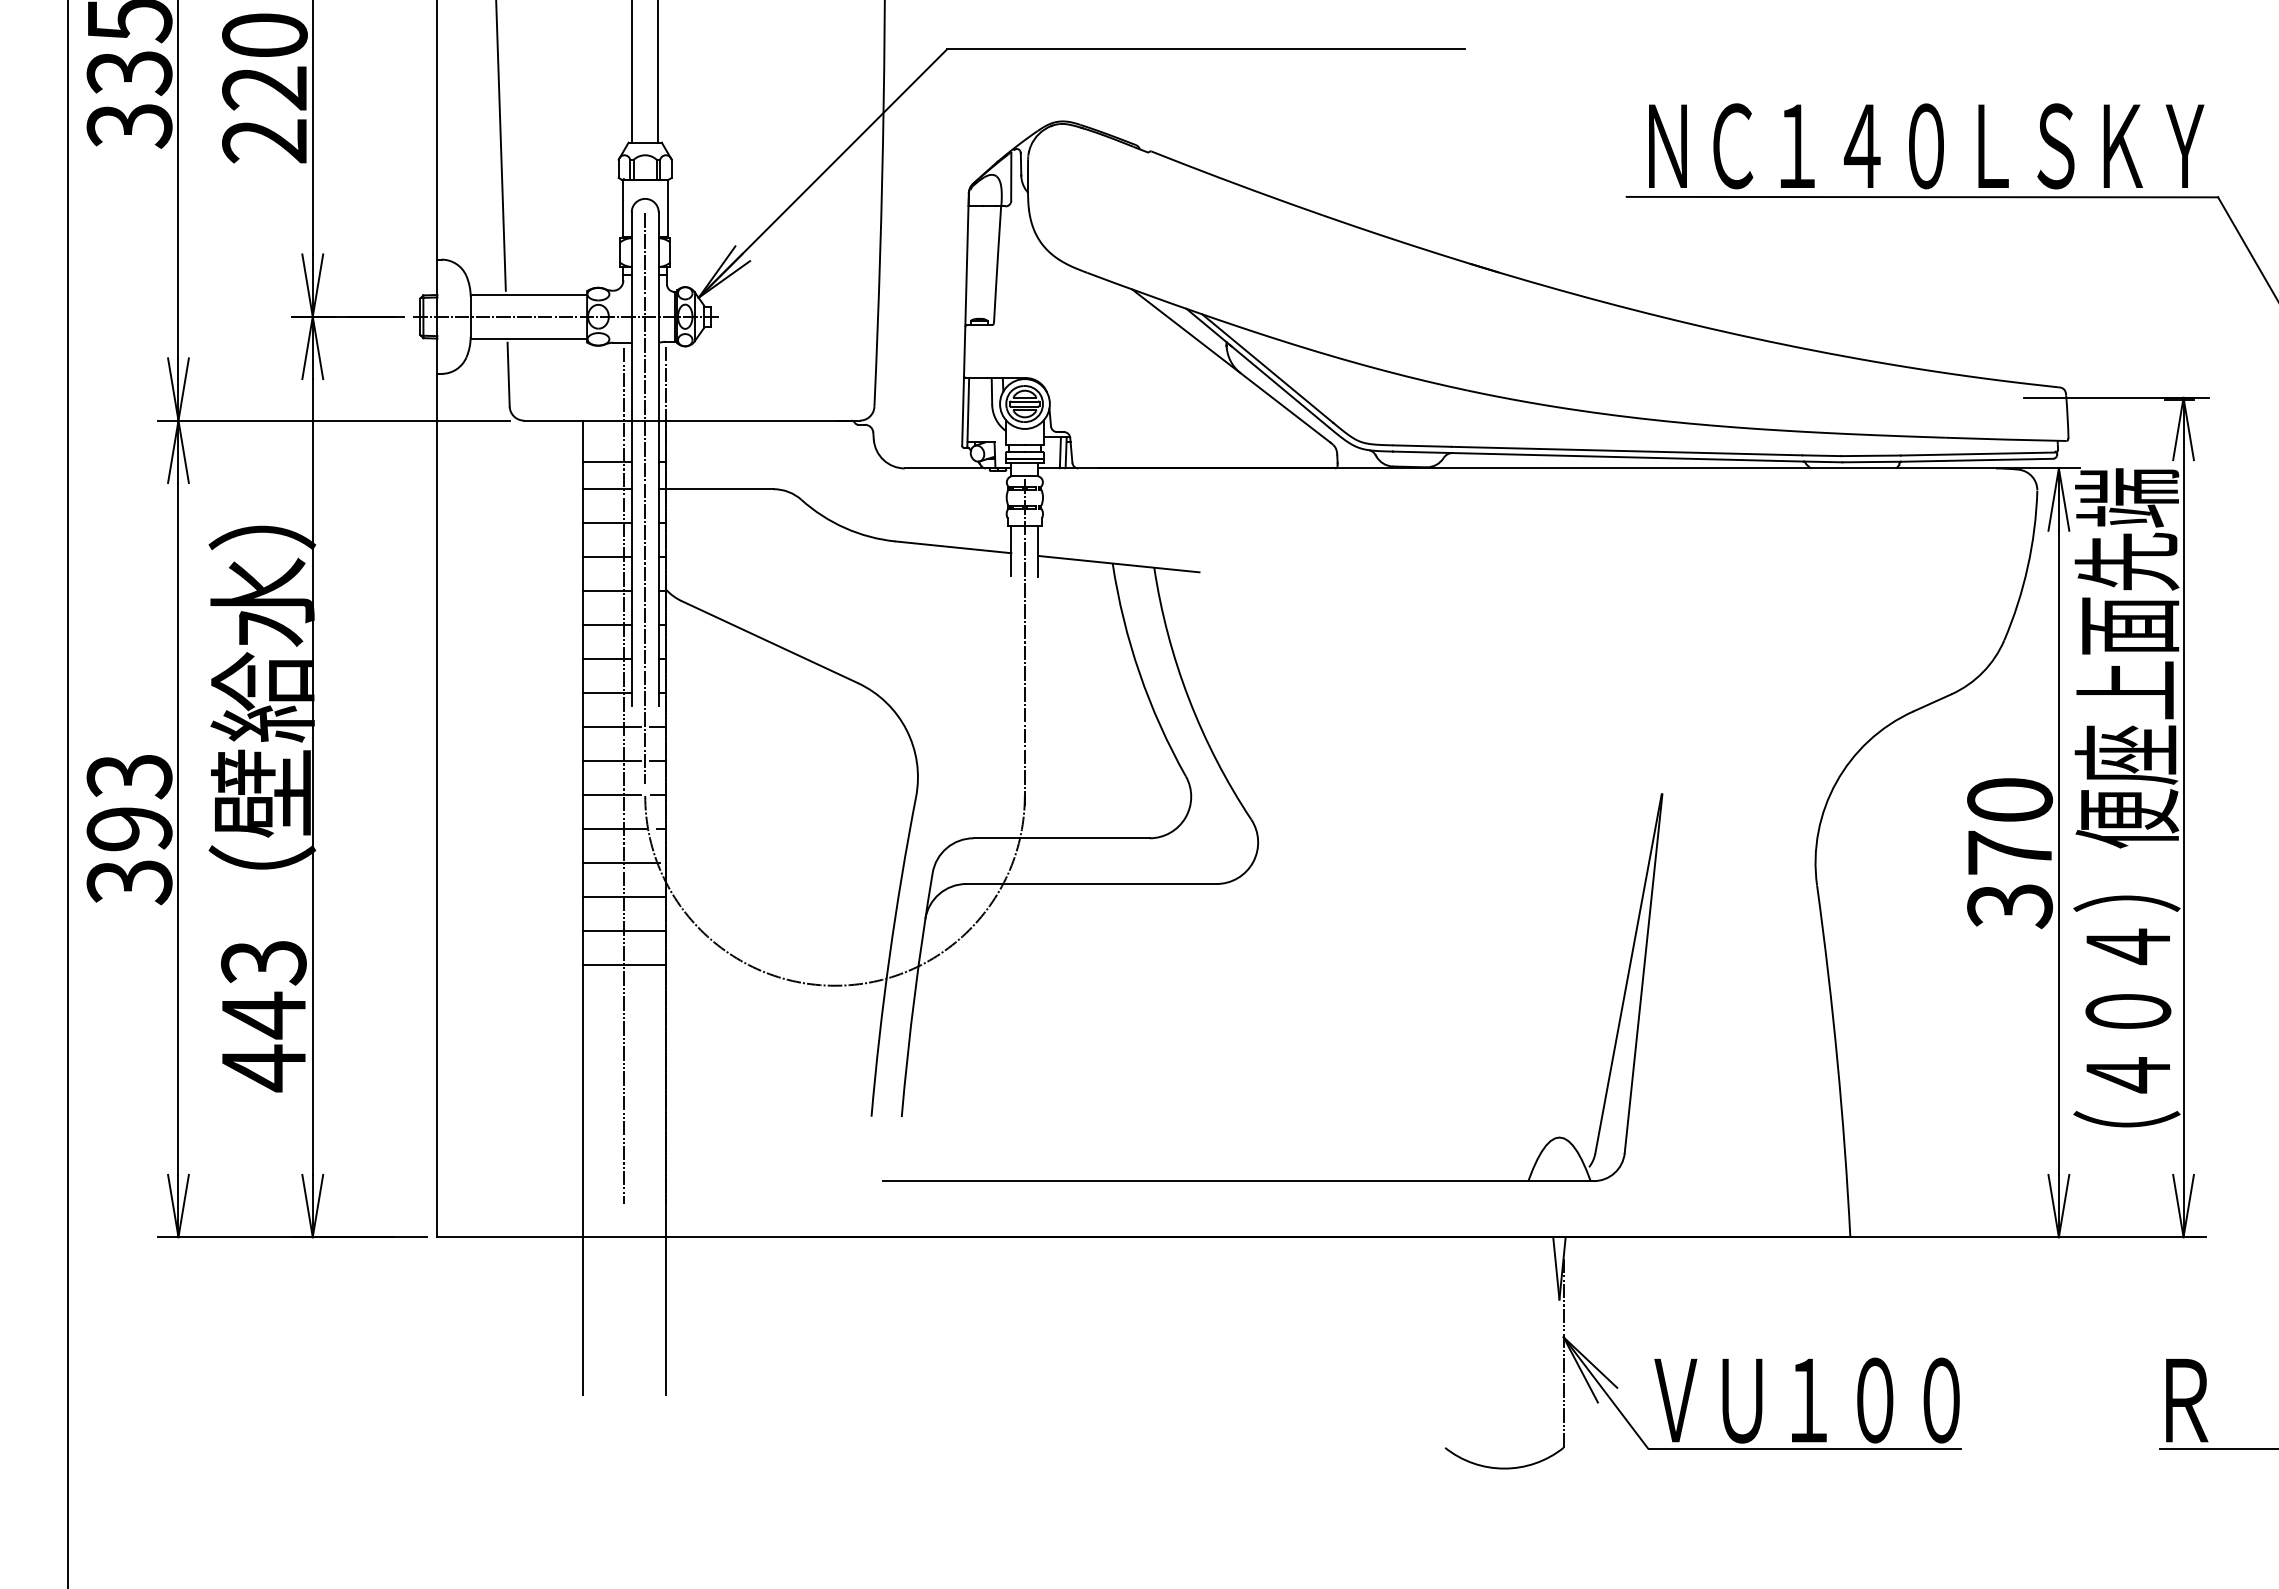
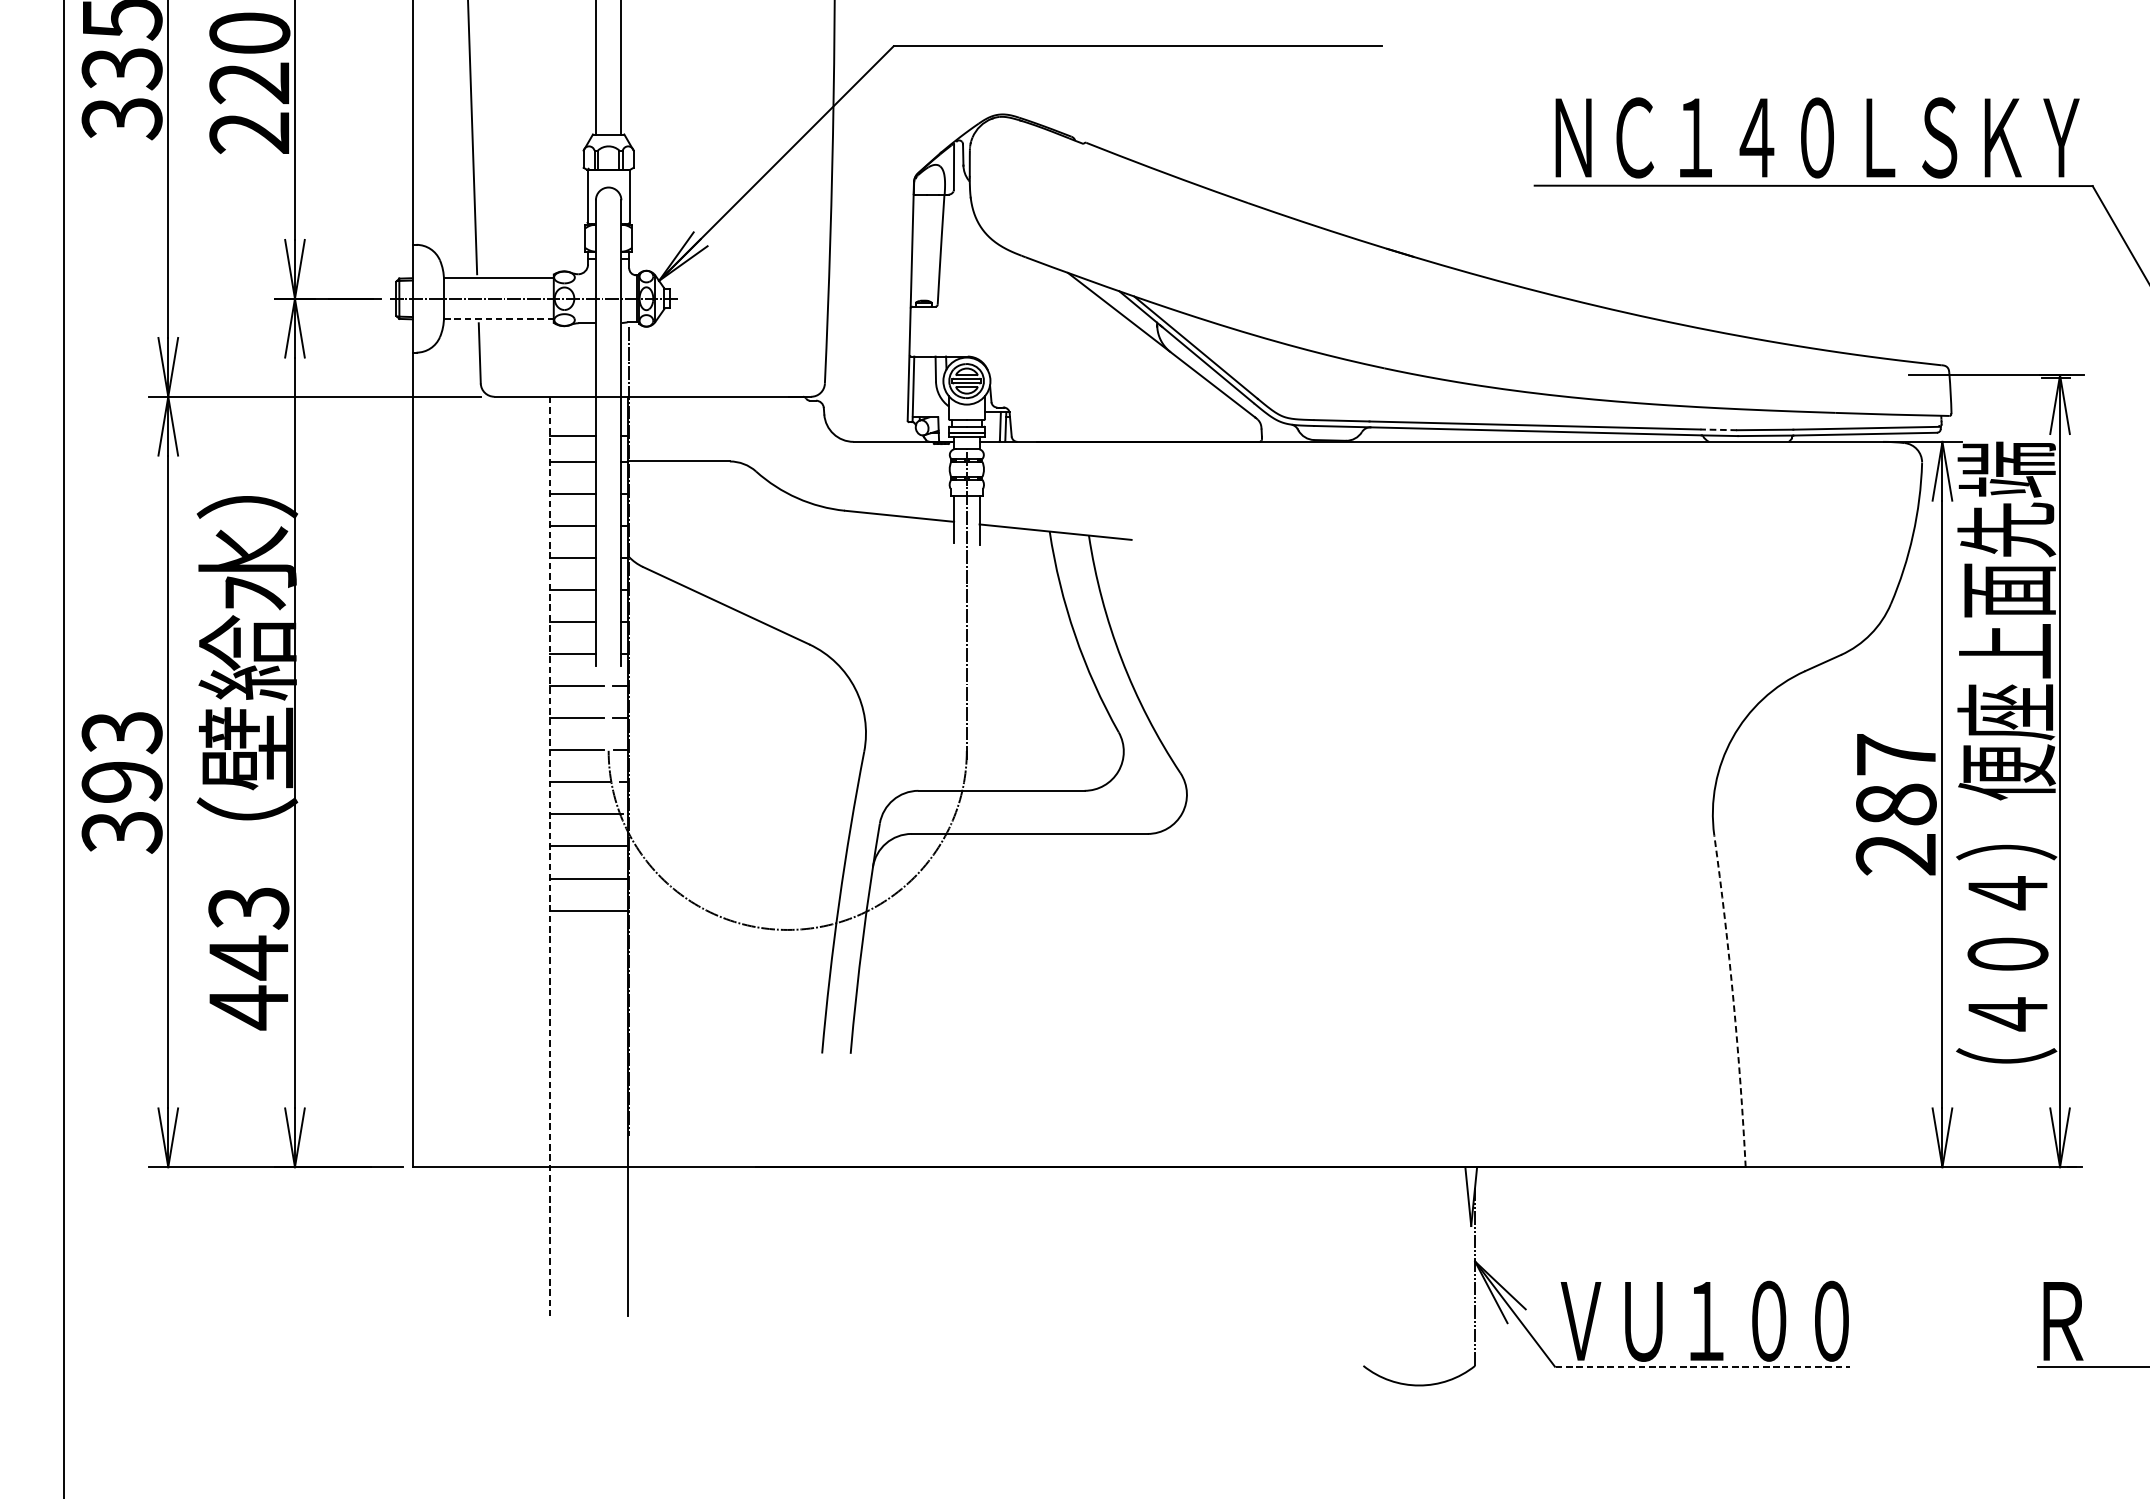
line: (529, 338) -> (499, 319), solid -> dashed
line: (1821, 455) -> (1718, 429), solid -> dashed
line: (645, 498) -> (608, 470), removed
line: (623, 775) -> (588, 731), removed
text: (2009, 853) -> (1895, 805), 370 -> 287
line: (582, 908) -> (549, 857), solid -> dashed
arc: (1837, 1061) -> (1733, 1001), solid -> dashed
part: (1272, 1180) -> (1200, 1113), removed
line: (1805, 1449) -> (1703, 1367), solid -> dashed

